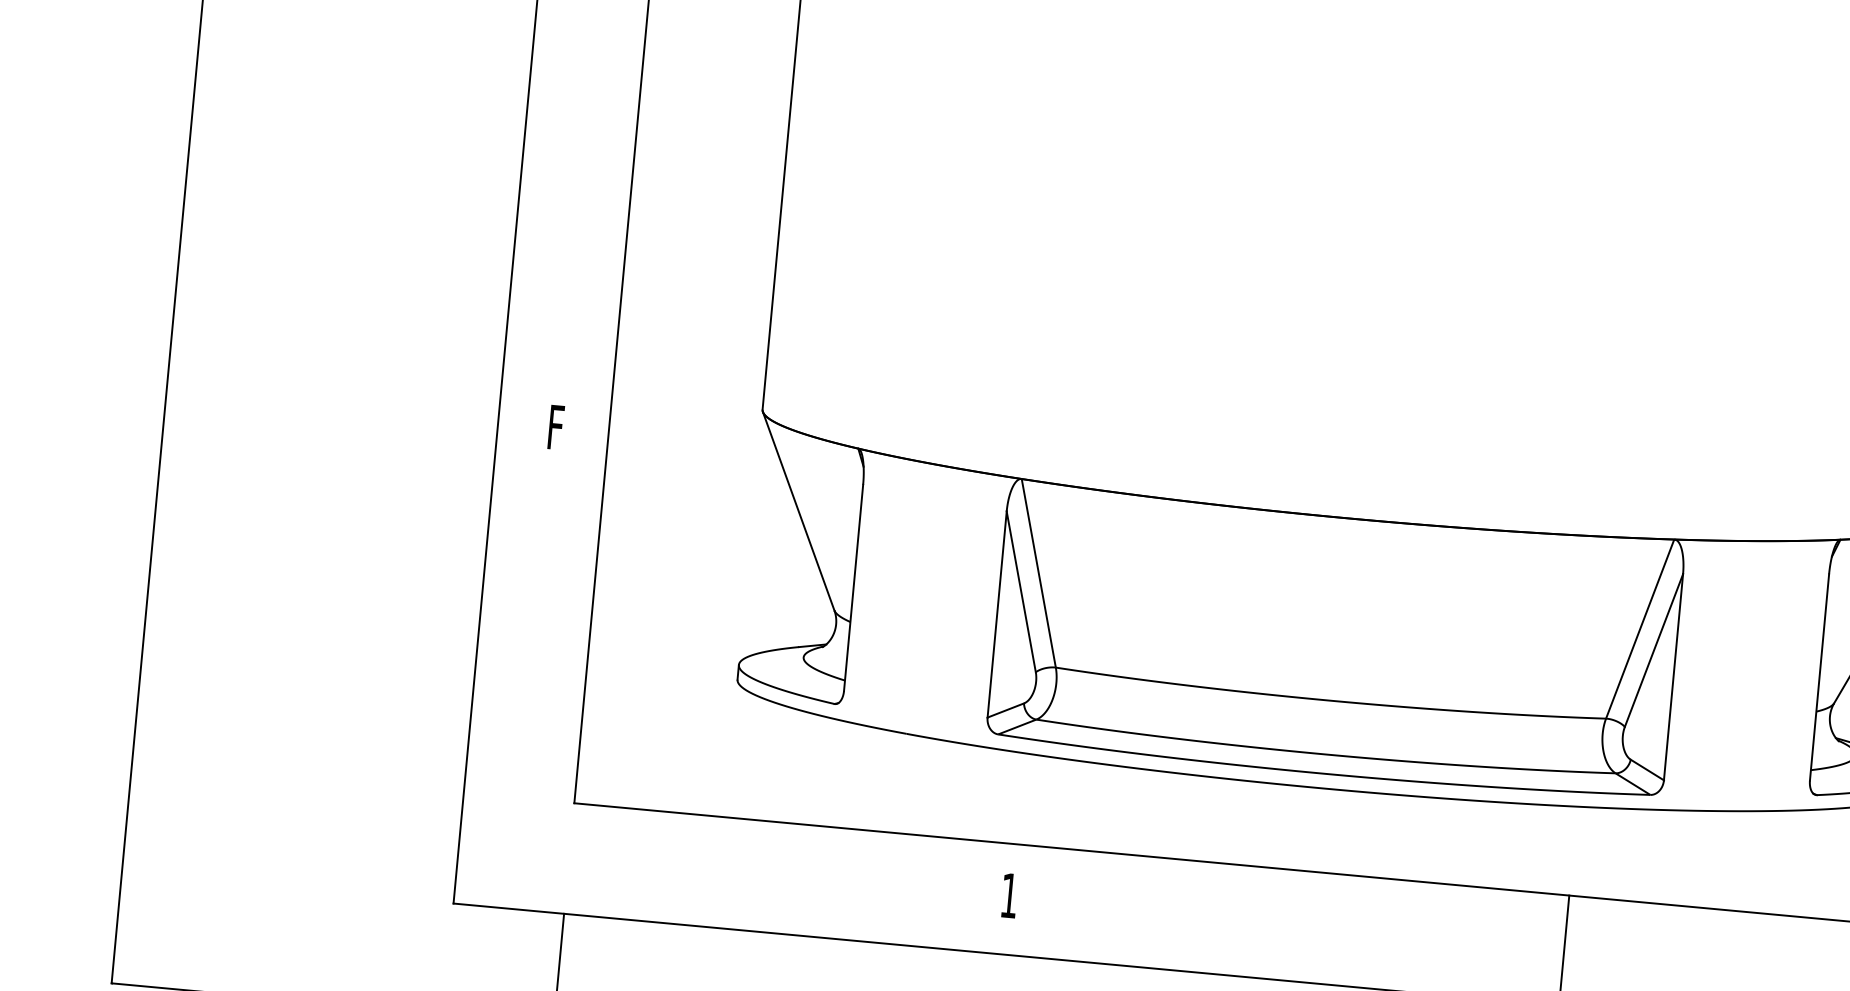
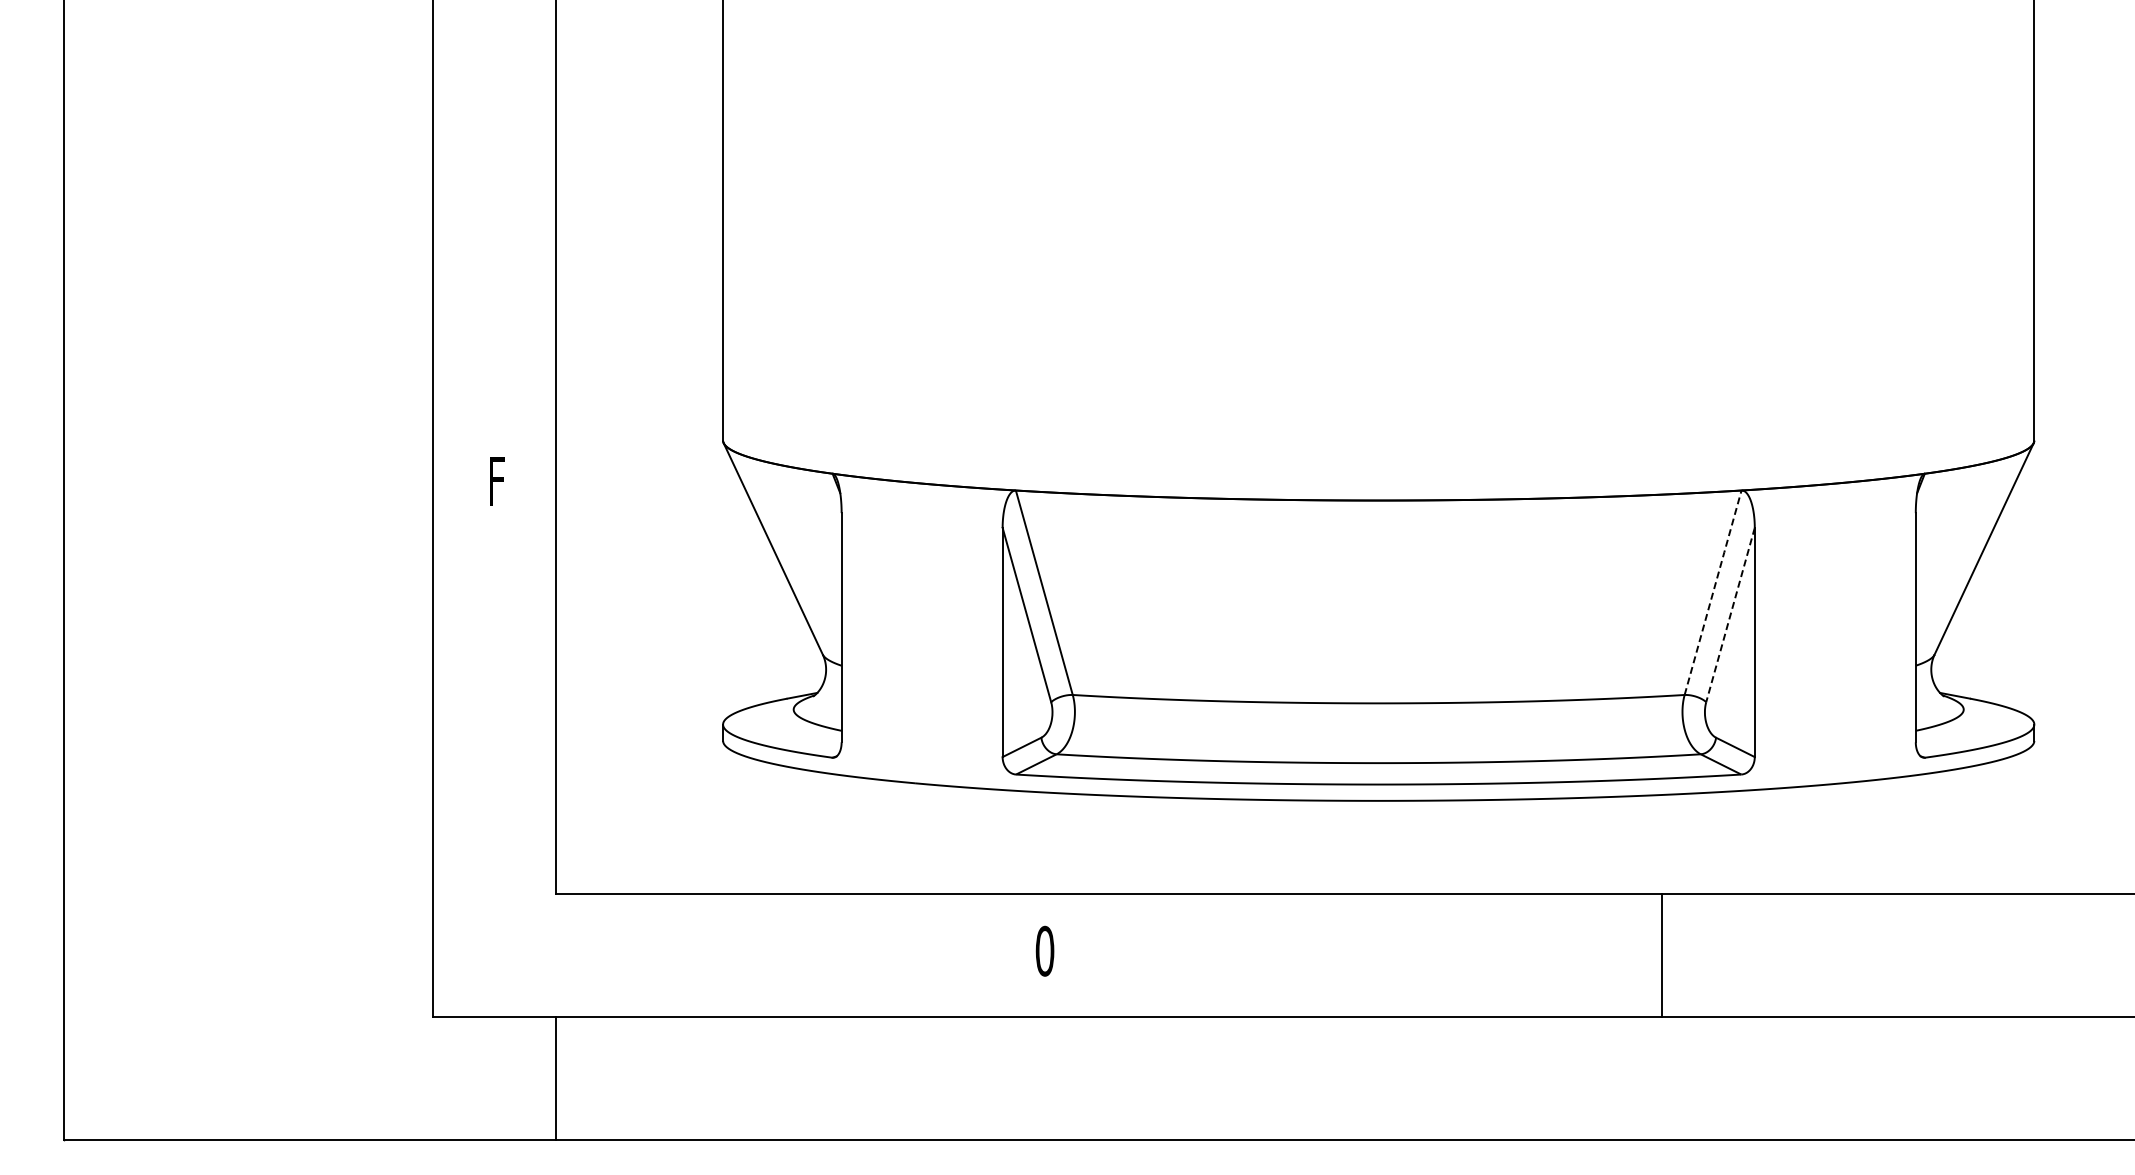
line: (1640, 628) -> (1713, 592), solid -> dashed
line: (1653, 651) -> (1730, 615), solid -> dashed
text: (1009, 895) -> (1044, 950), 1 -> 0

